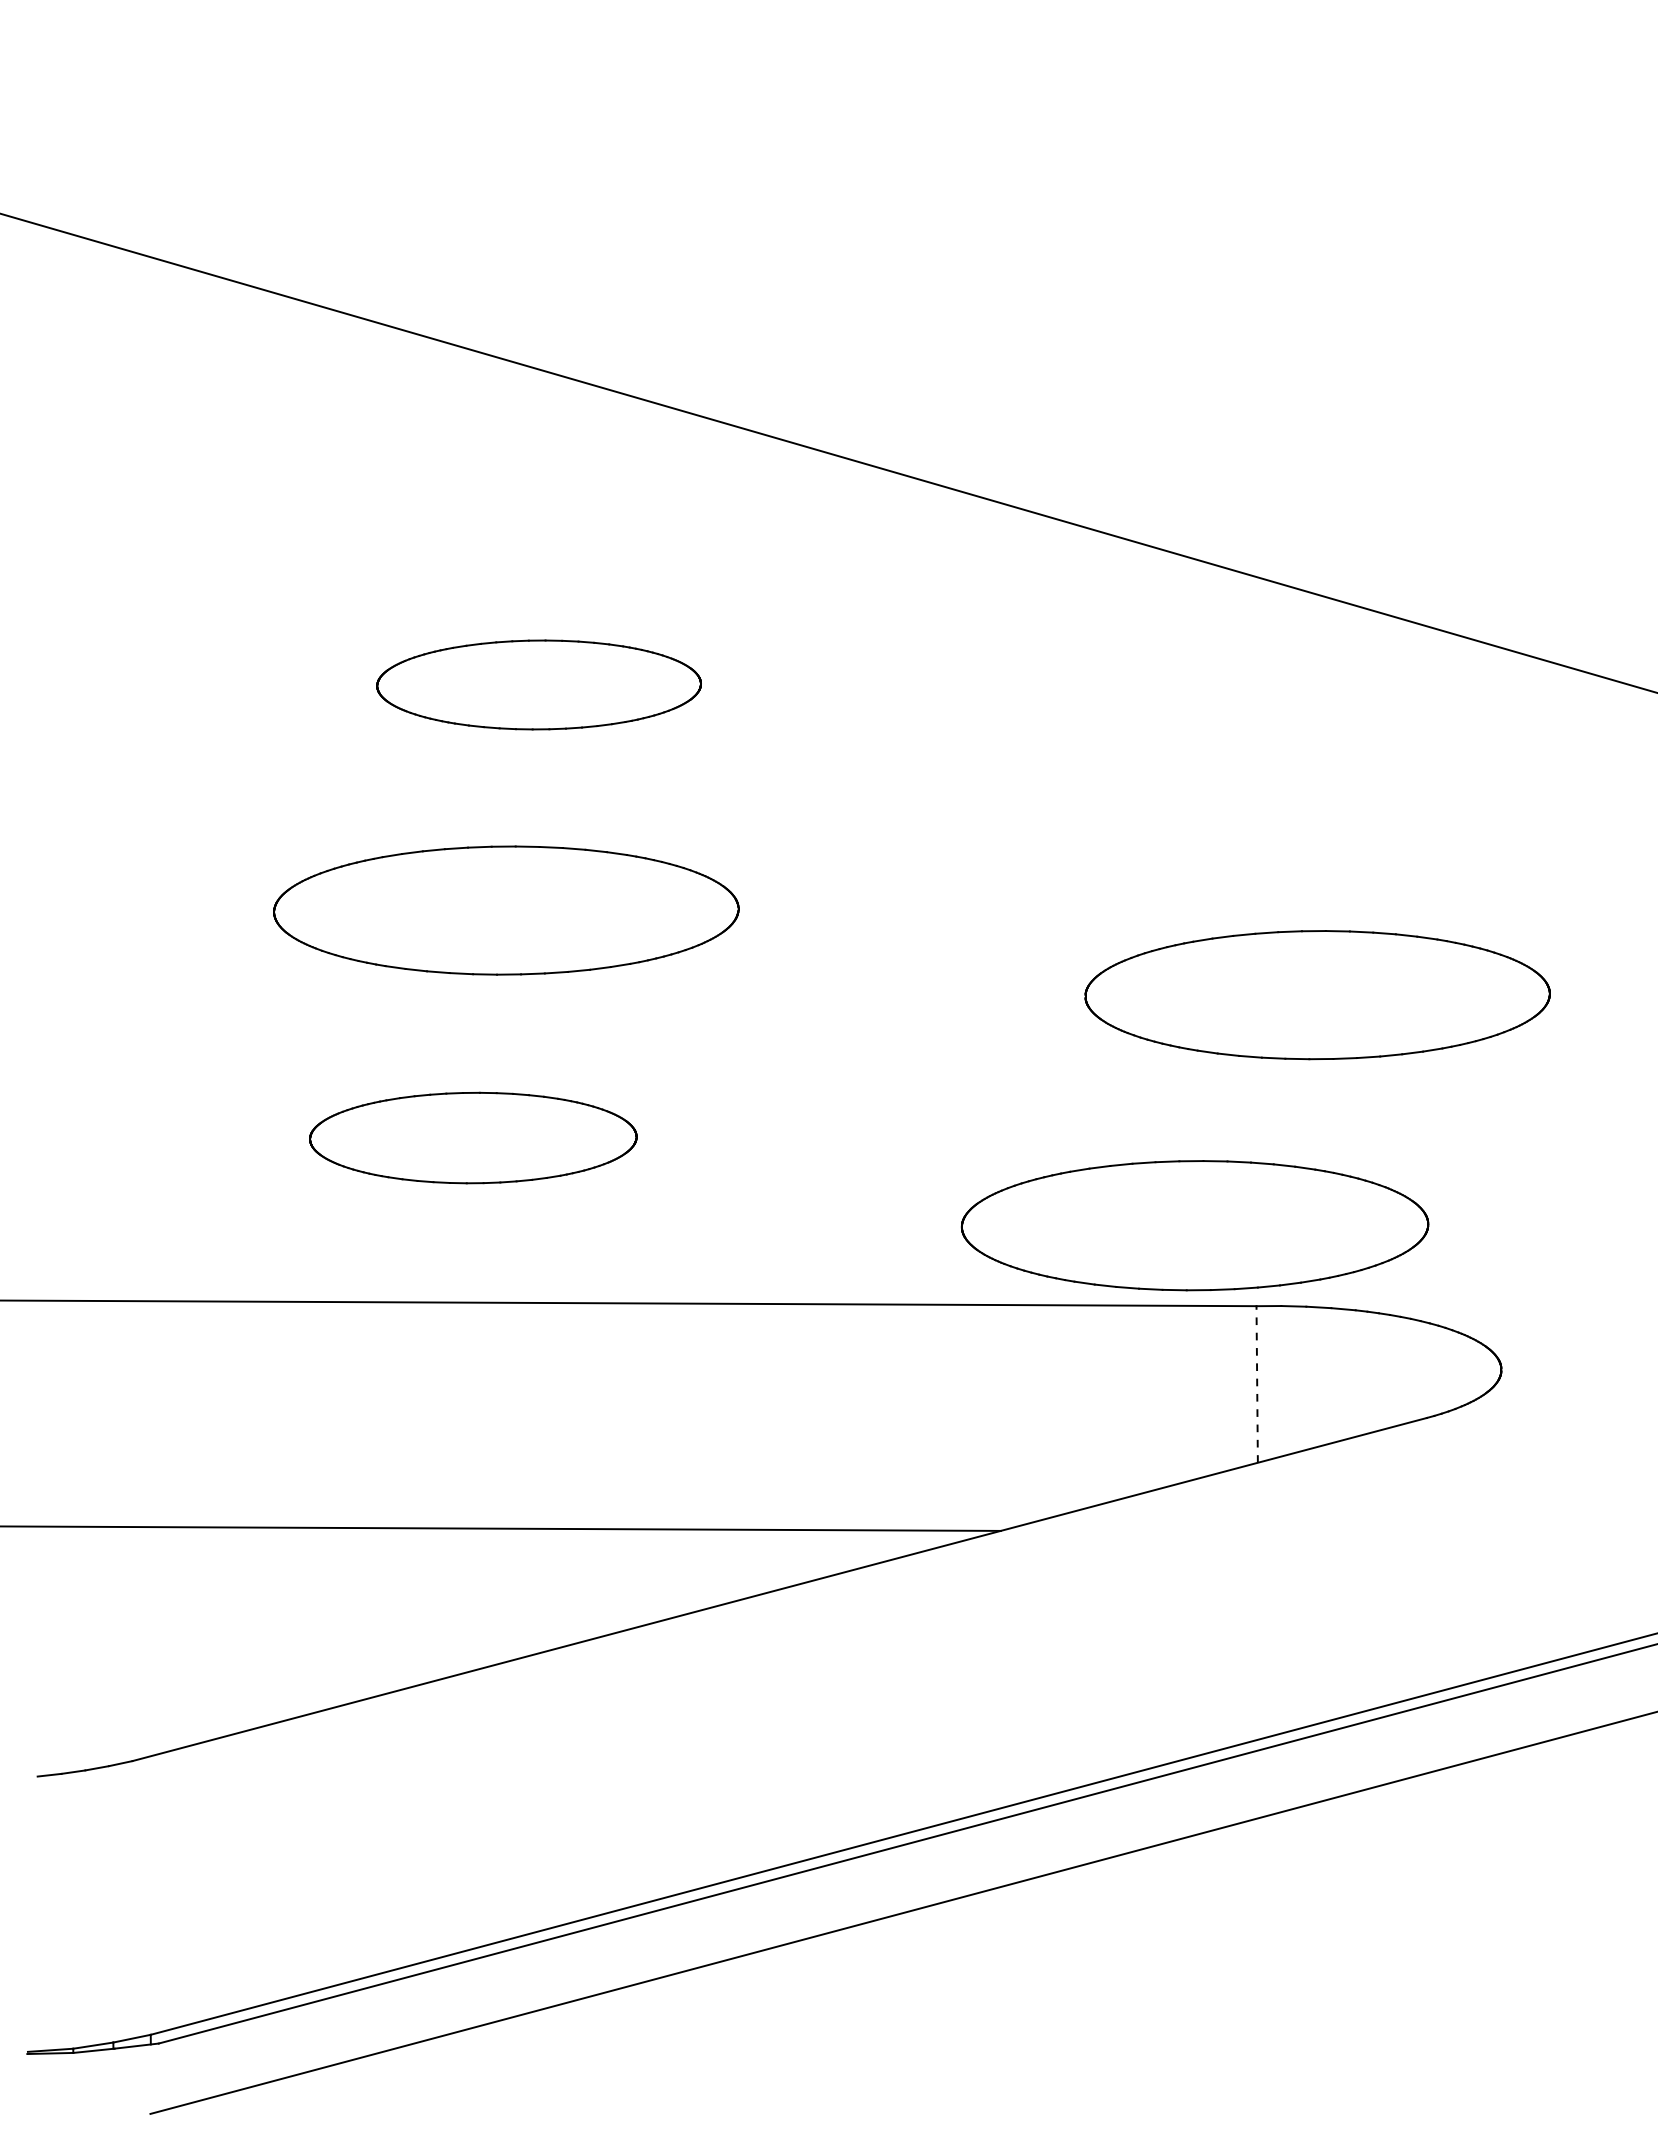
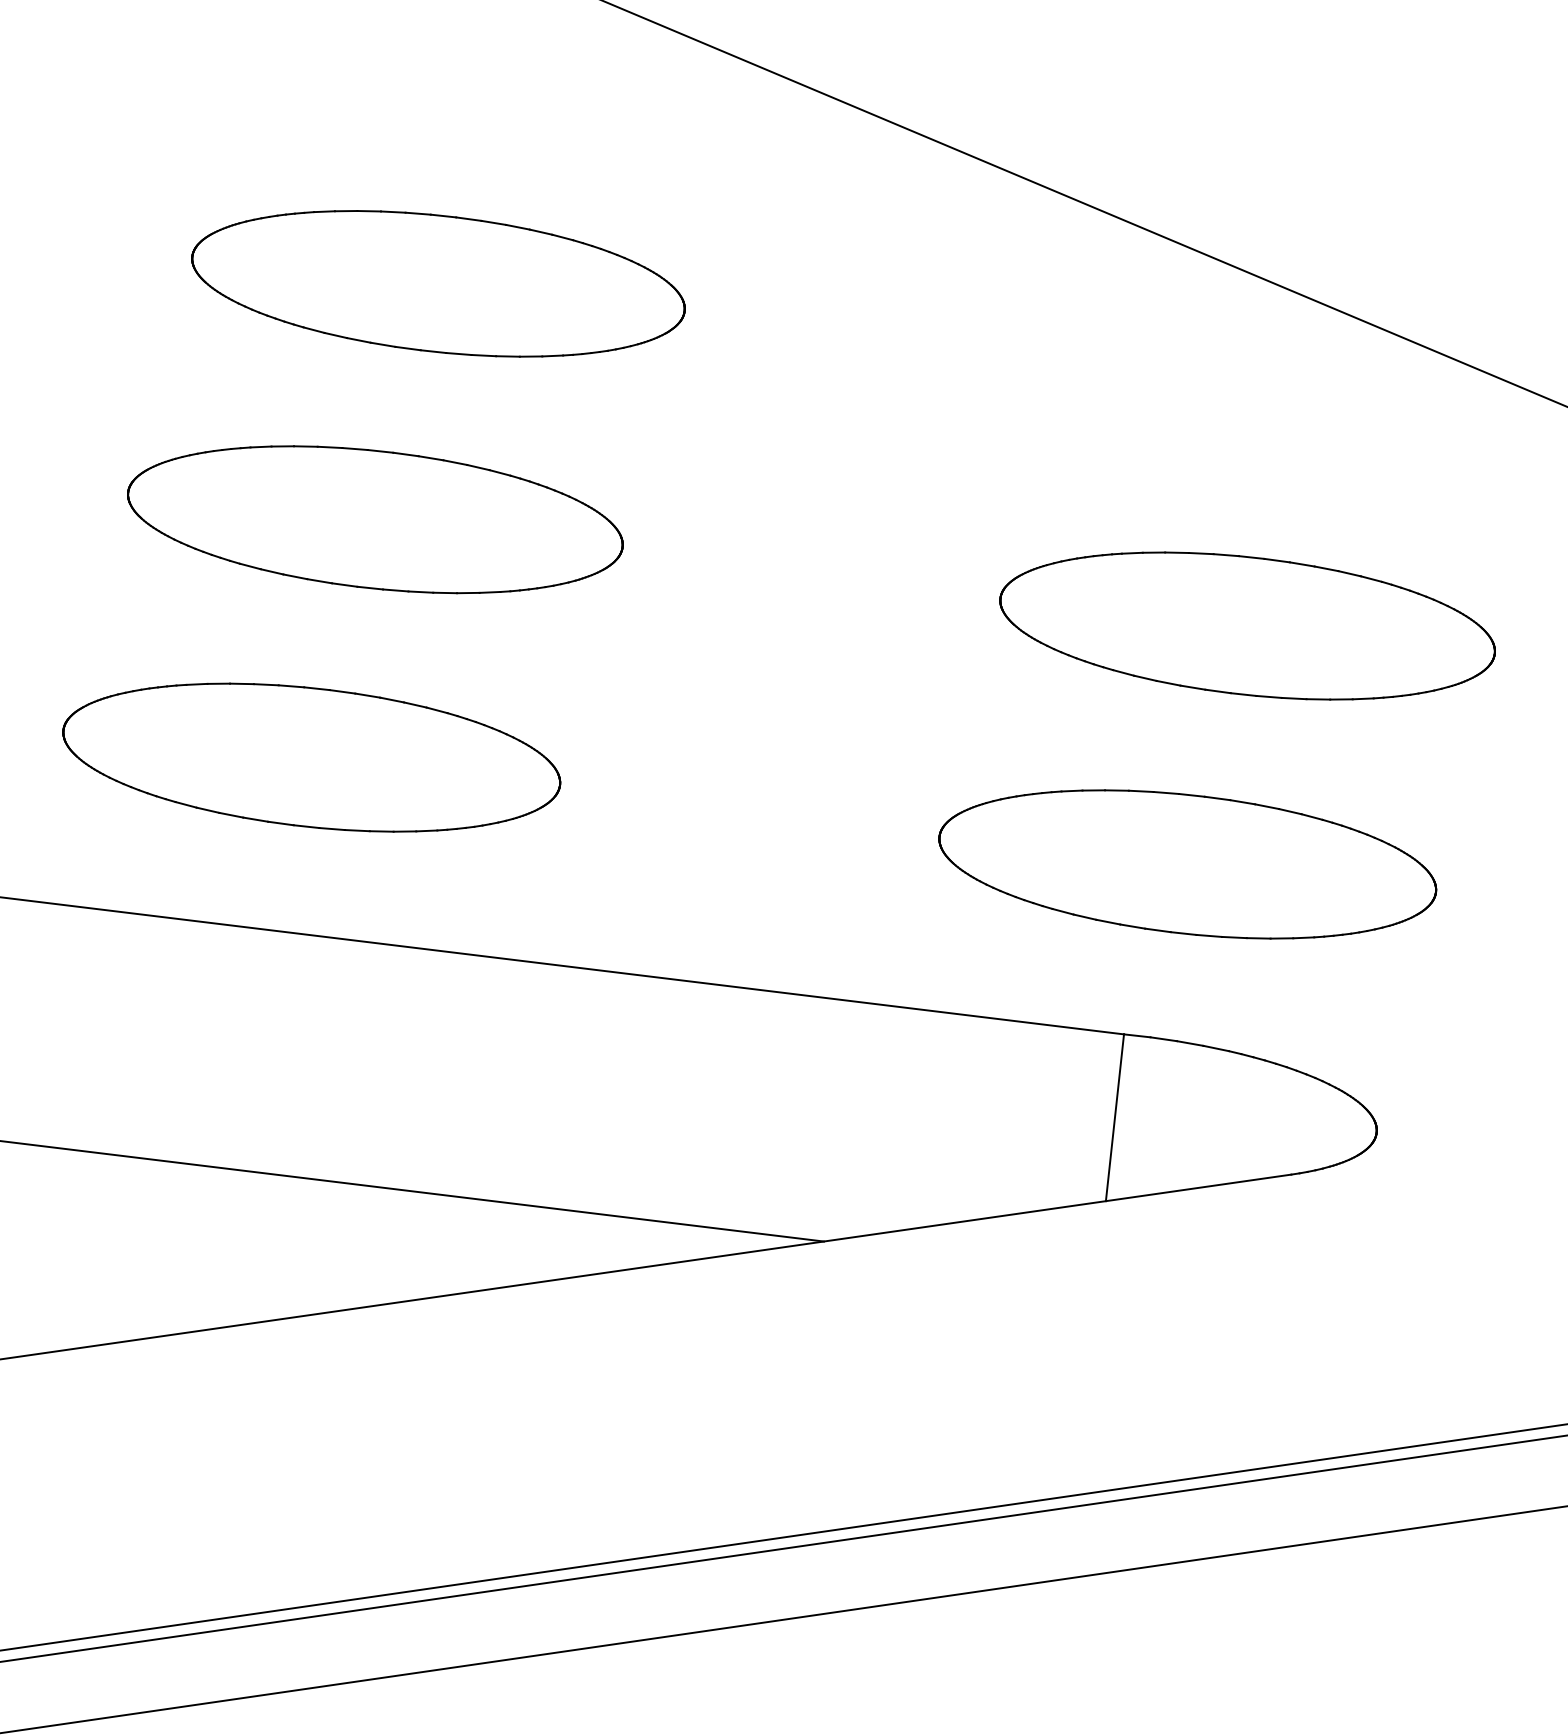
part: (538, 684) -> (437, 283), size x1.43
part: (1317, 995) -> (1247, 626), moved
part: (473, 1137) -> (312, 757), size x1.43
part: (1194, 1225) -> (1187, 864), moved
line: (1257, 1384) -> (1115, 1117), dashed -> solid

